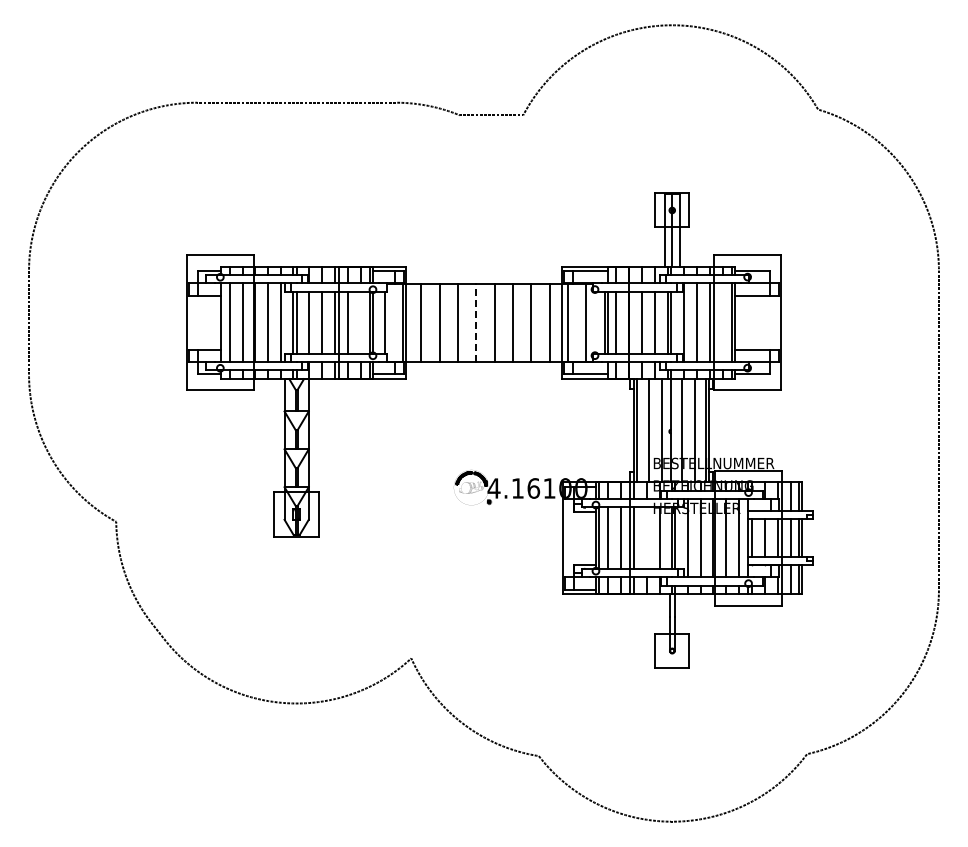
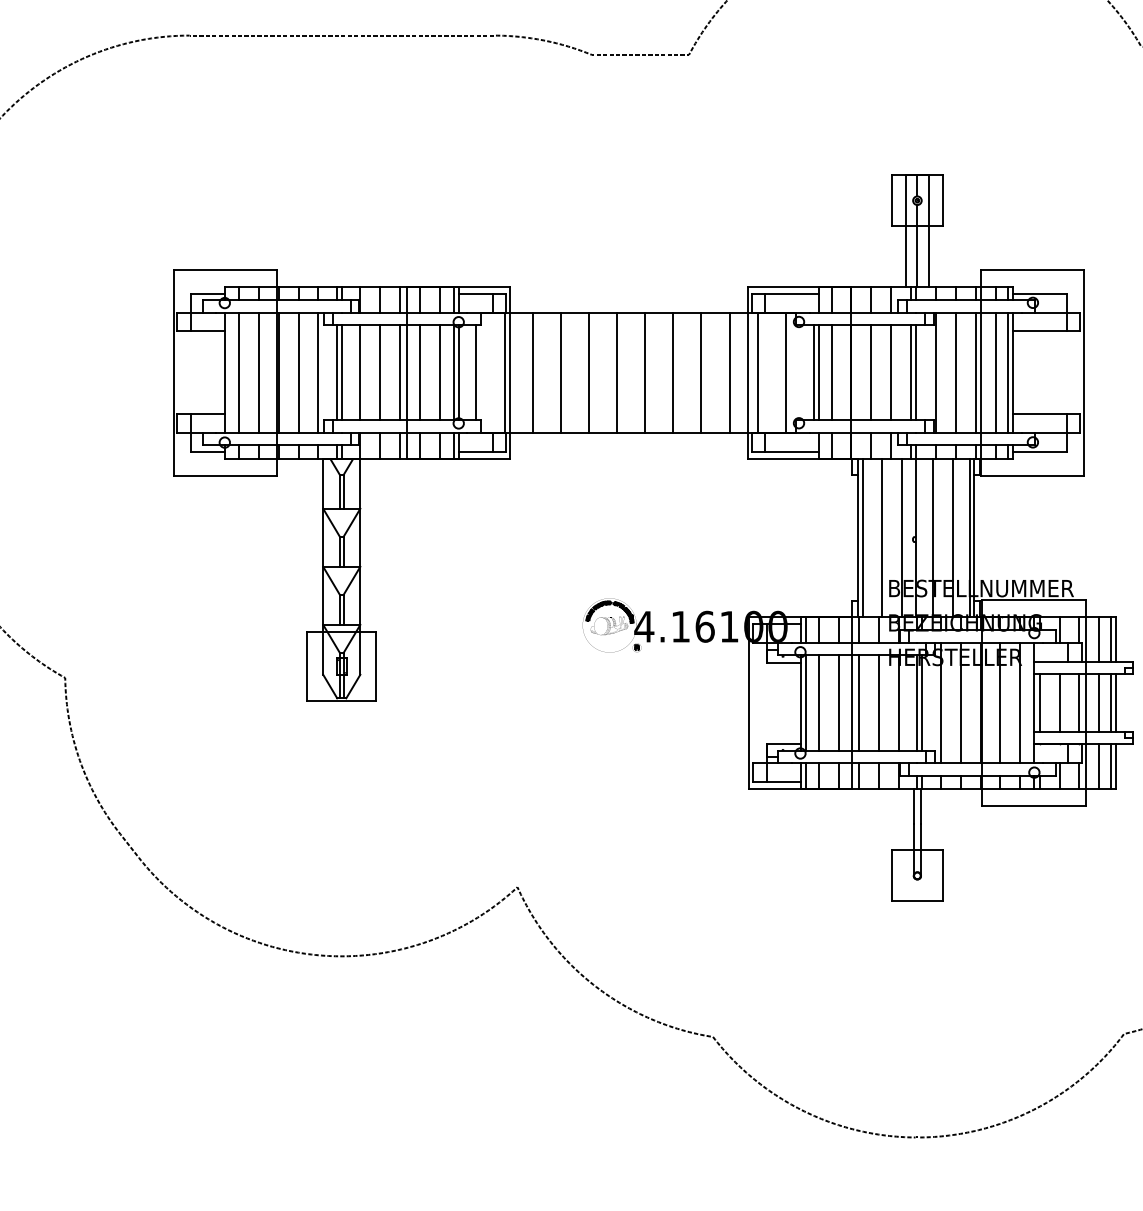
line: (360, 322) -> (439, 372), added
line: (476, 322) -> (617, 372), dashed -> solid
line: (723, 322) -> (995, 372), added
line: (647, 538) -> (879, 703), added

